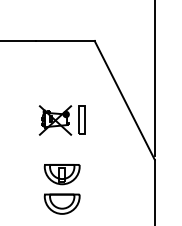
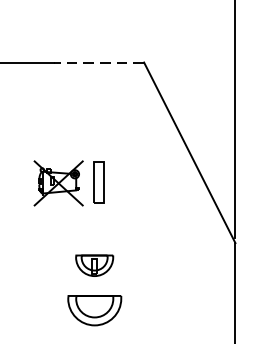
line: (65, 41) -> (99, 63), solid -> dashed
part: (61, 120) -> (67, 183), moved
part: (61, 174) -> (93, 265), size x0.7

